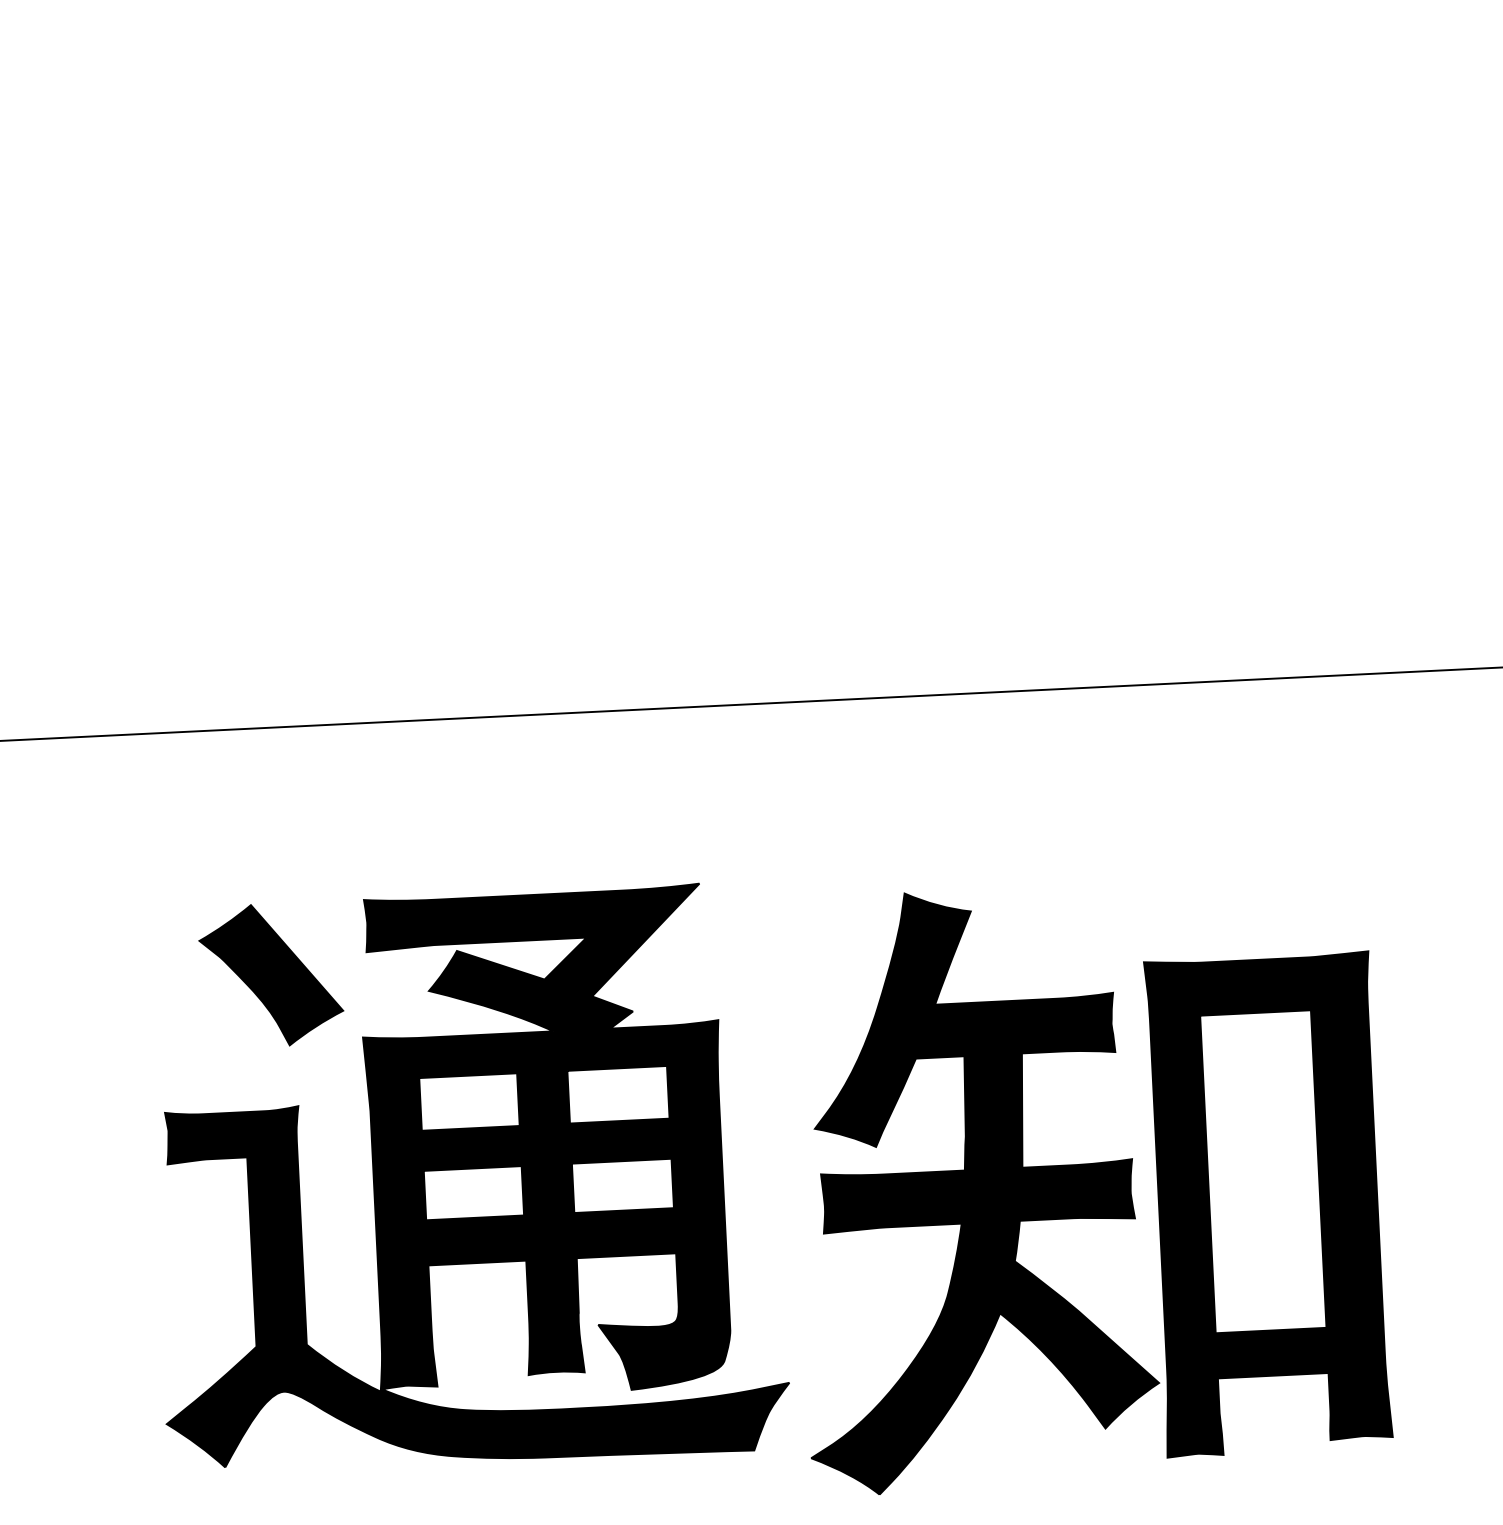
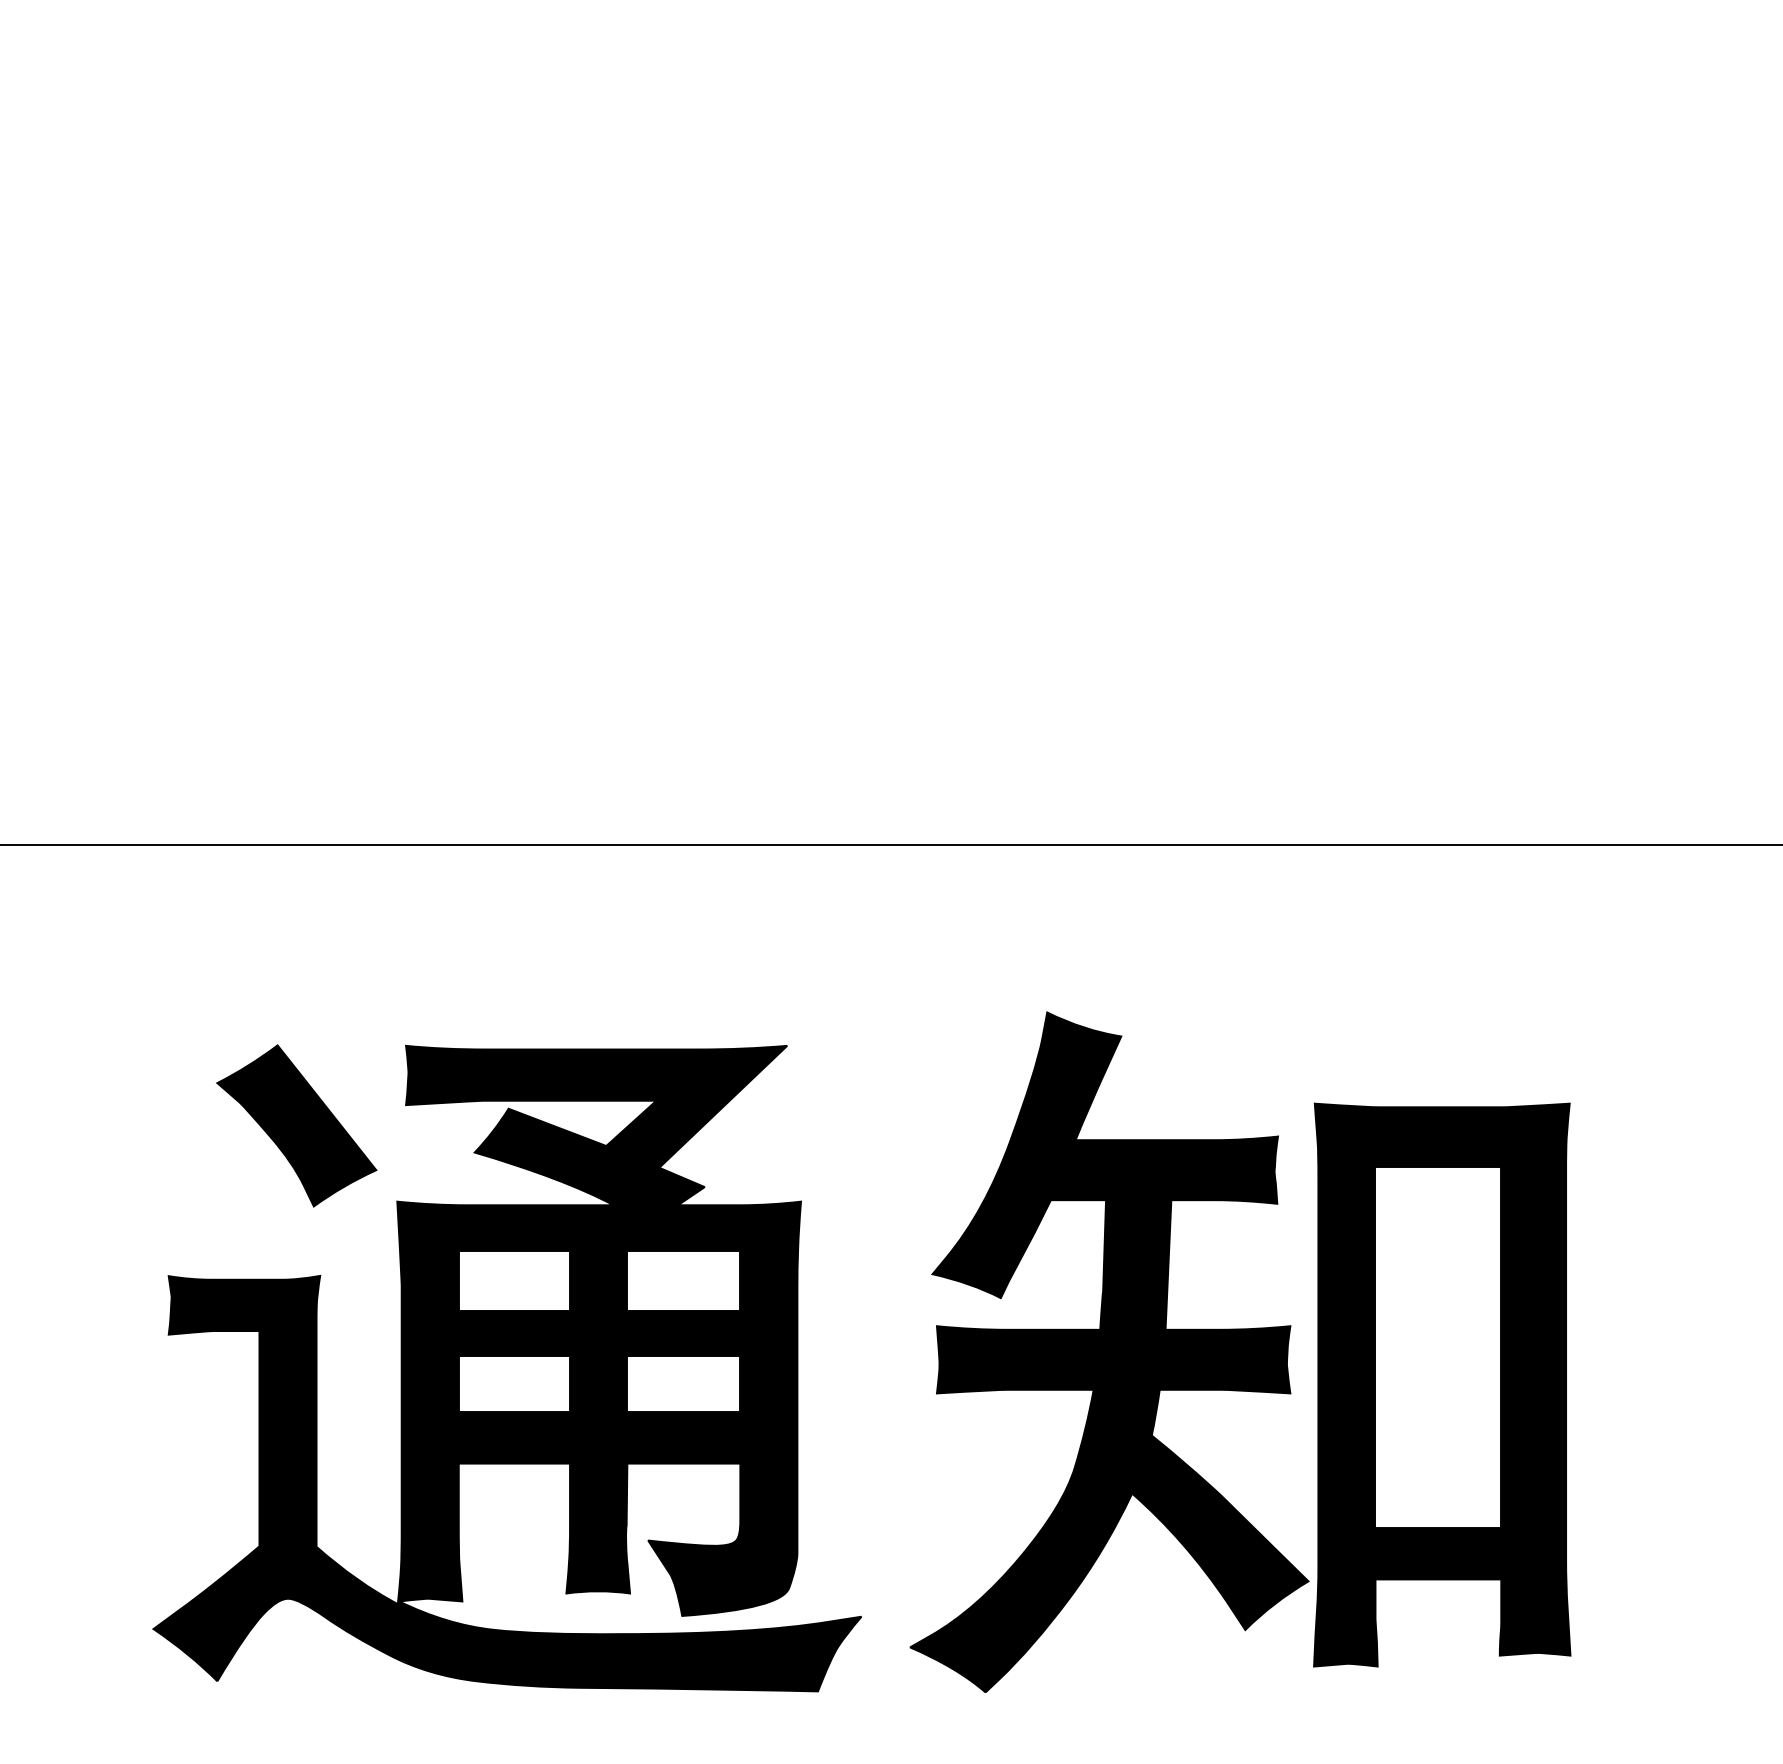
part: (1089, 1183) -> (1240, 1351), moved

